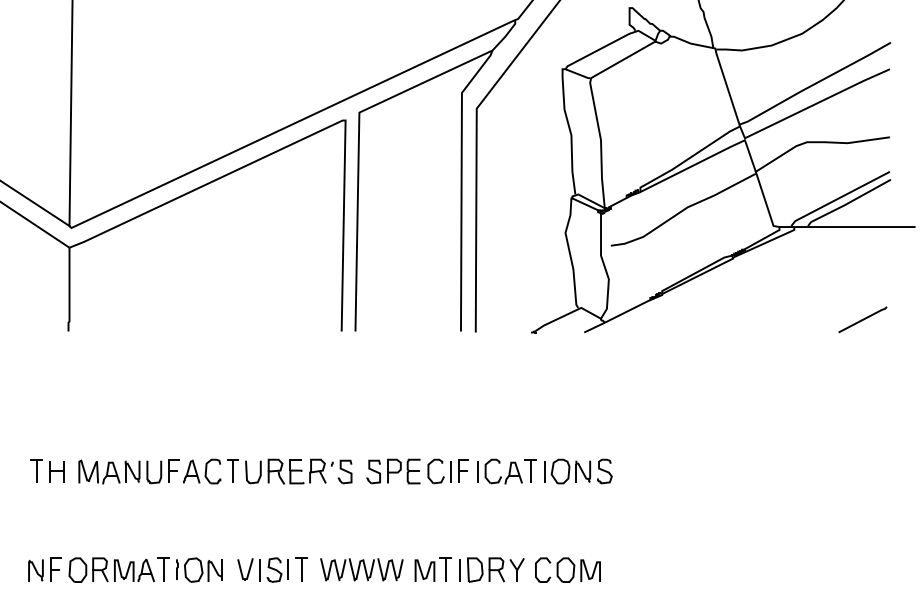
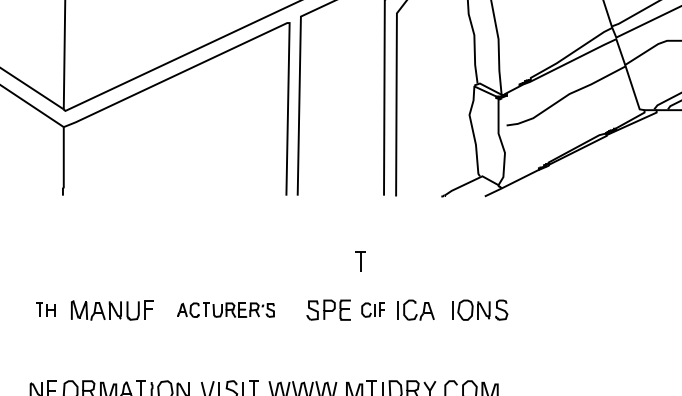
part: (47, 470) -> (45, 309), size x0.7
part: (530, 470) -> (360, 261), moved
part: (267, 471) -> (225, 310), size x0.7
part: (447, 471) -> (372, 310), size x0.7

